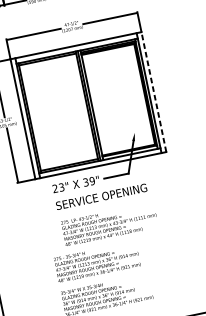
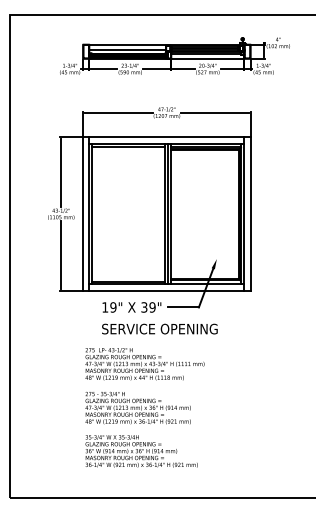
line: (153, 91) -> (250, 213), dashed -> solid
text: (58, 188) -> (109, 307), 23" -> 19"
text: (109, 224) -> (144, 364), moved

